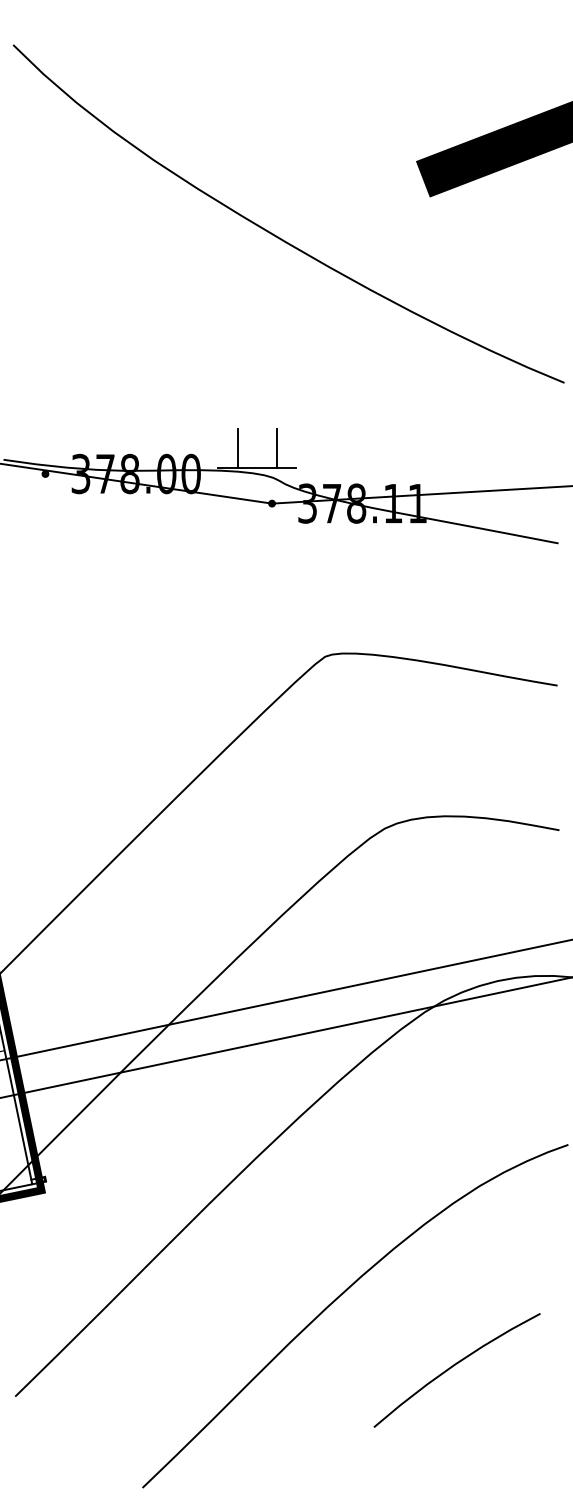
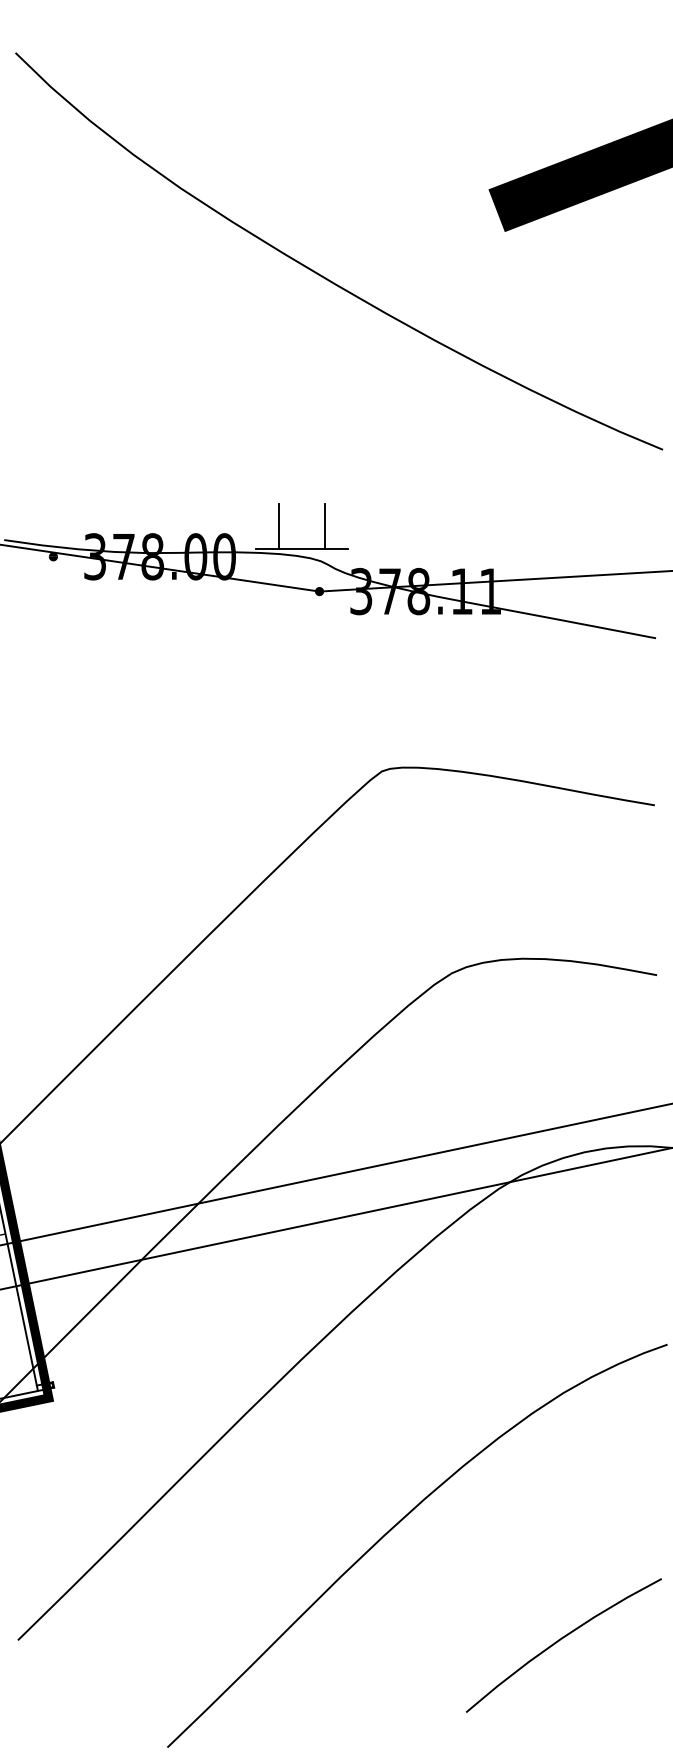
curve: (453, 1366) -> (559, 1641), moved

